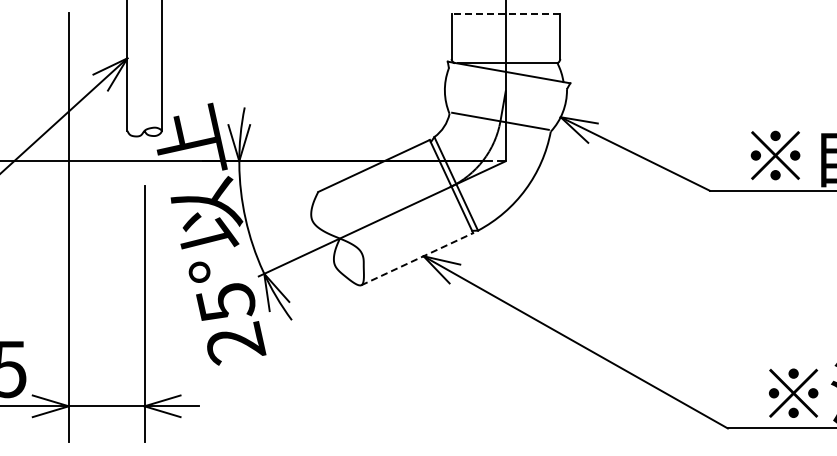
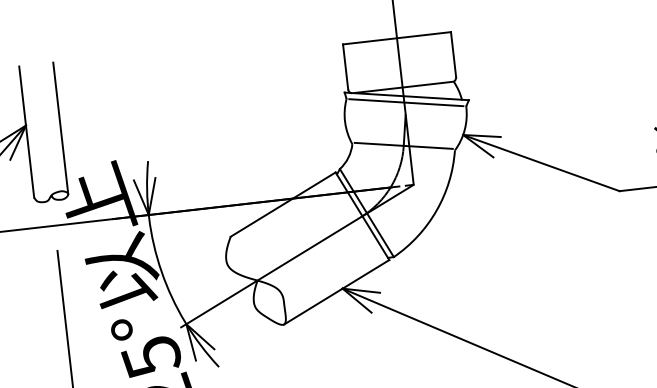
line: (505, 13) -> (396, 38), dashed -> solid
line: (507, 78) -> (405, 102), added
line: (417, 259) -> (336, 292), dashed -> solid

